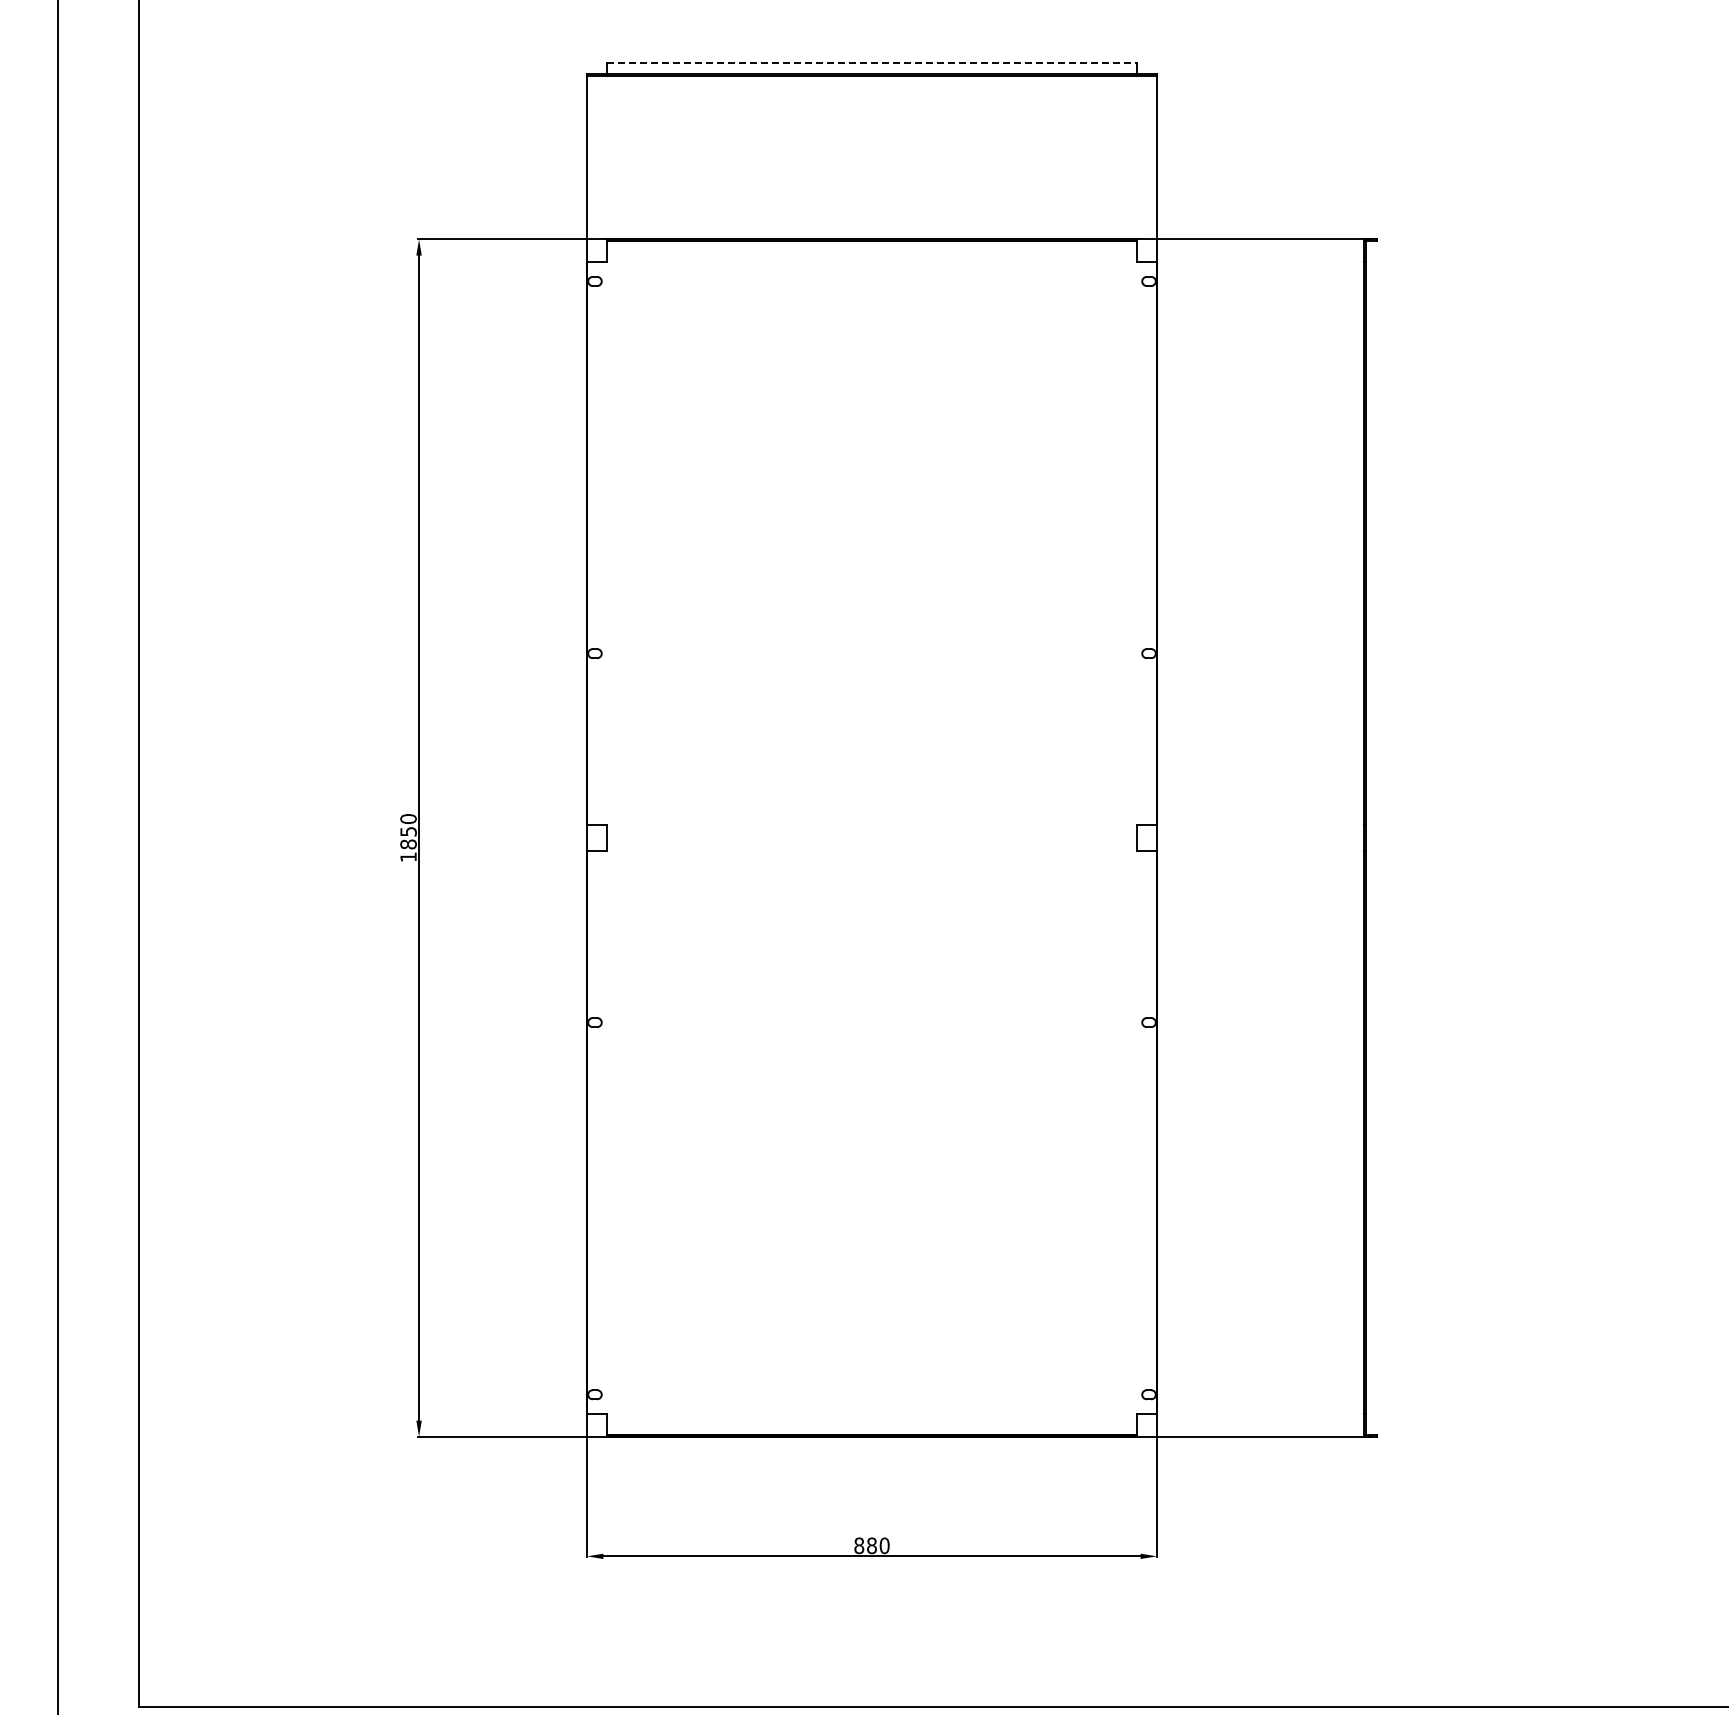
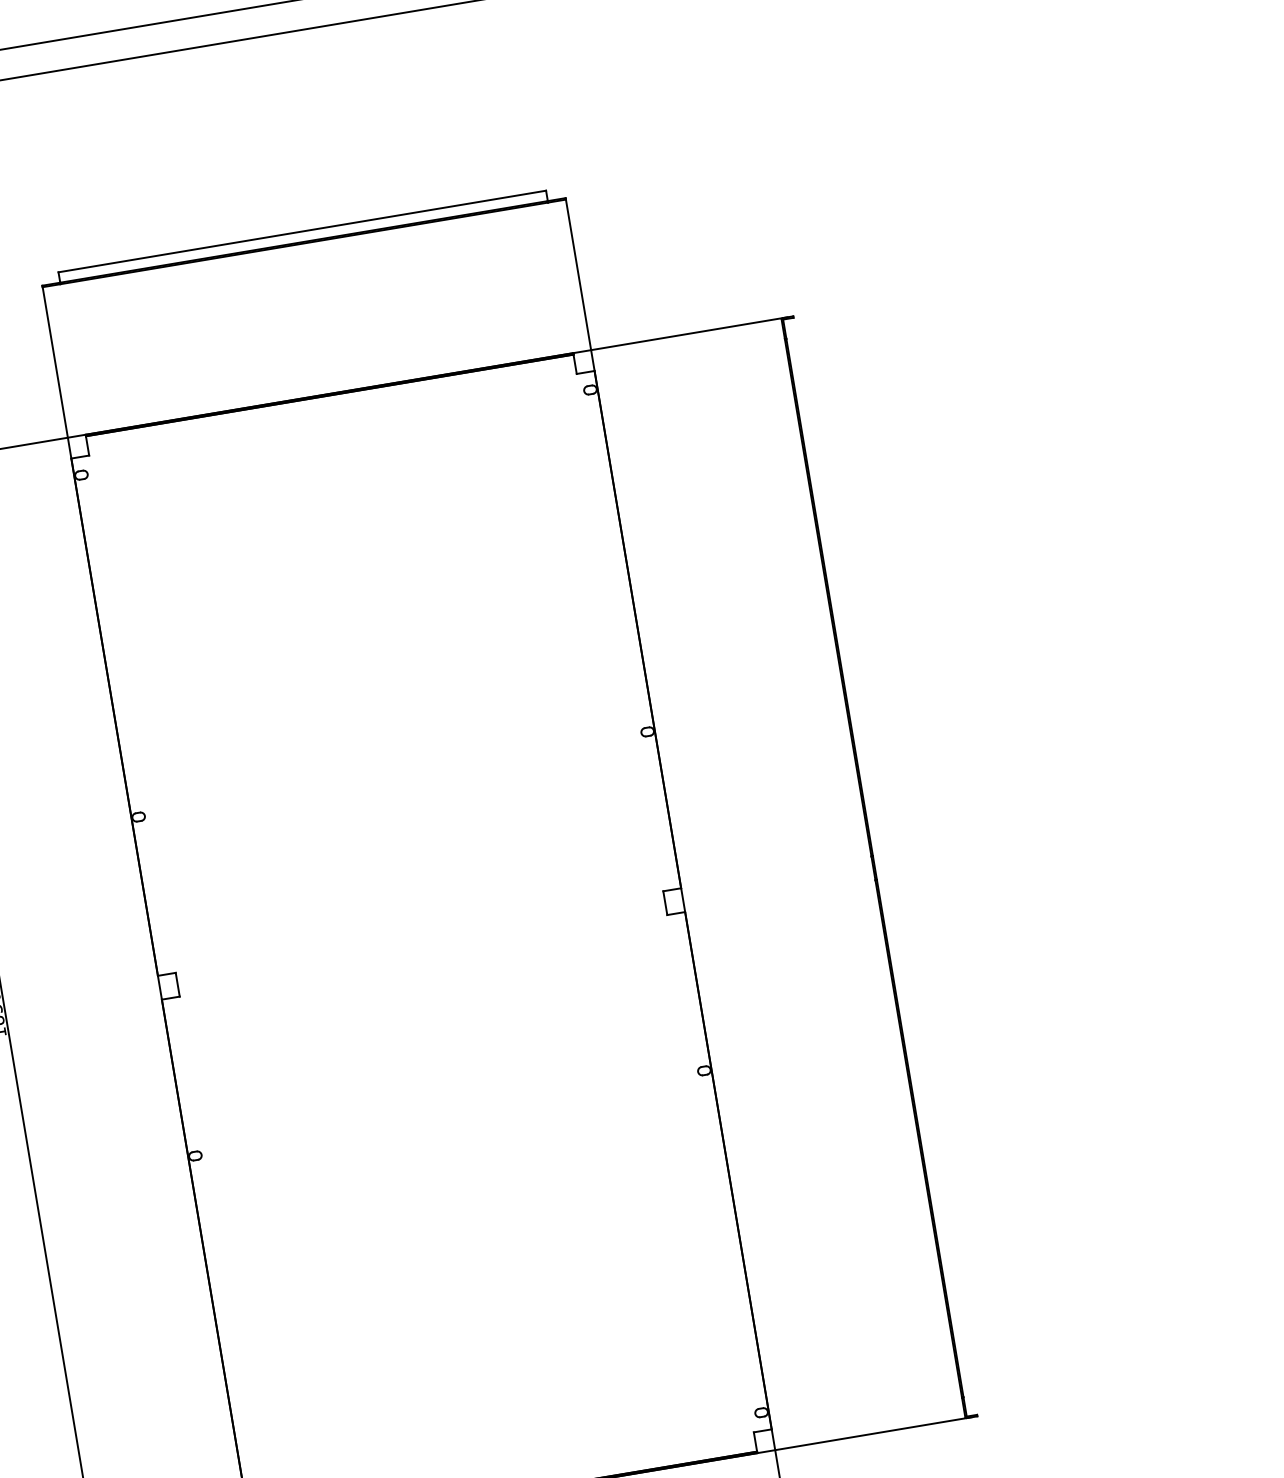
line: (872, 62) -> (302, 231), dashed -> solid

